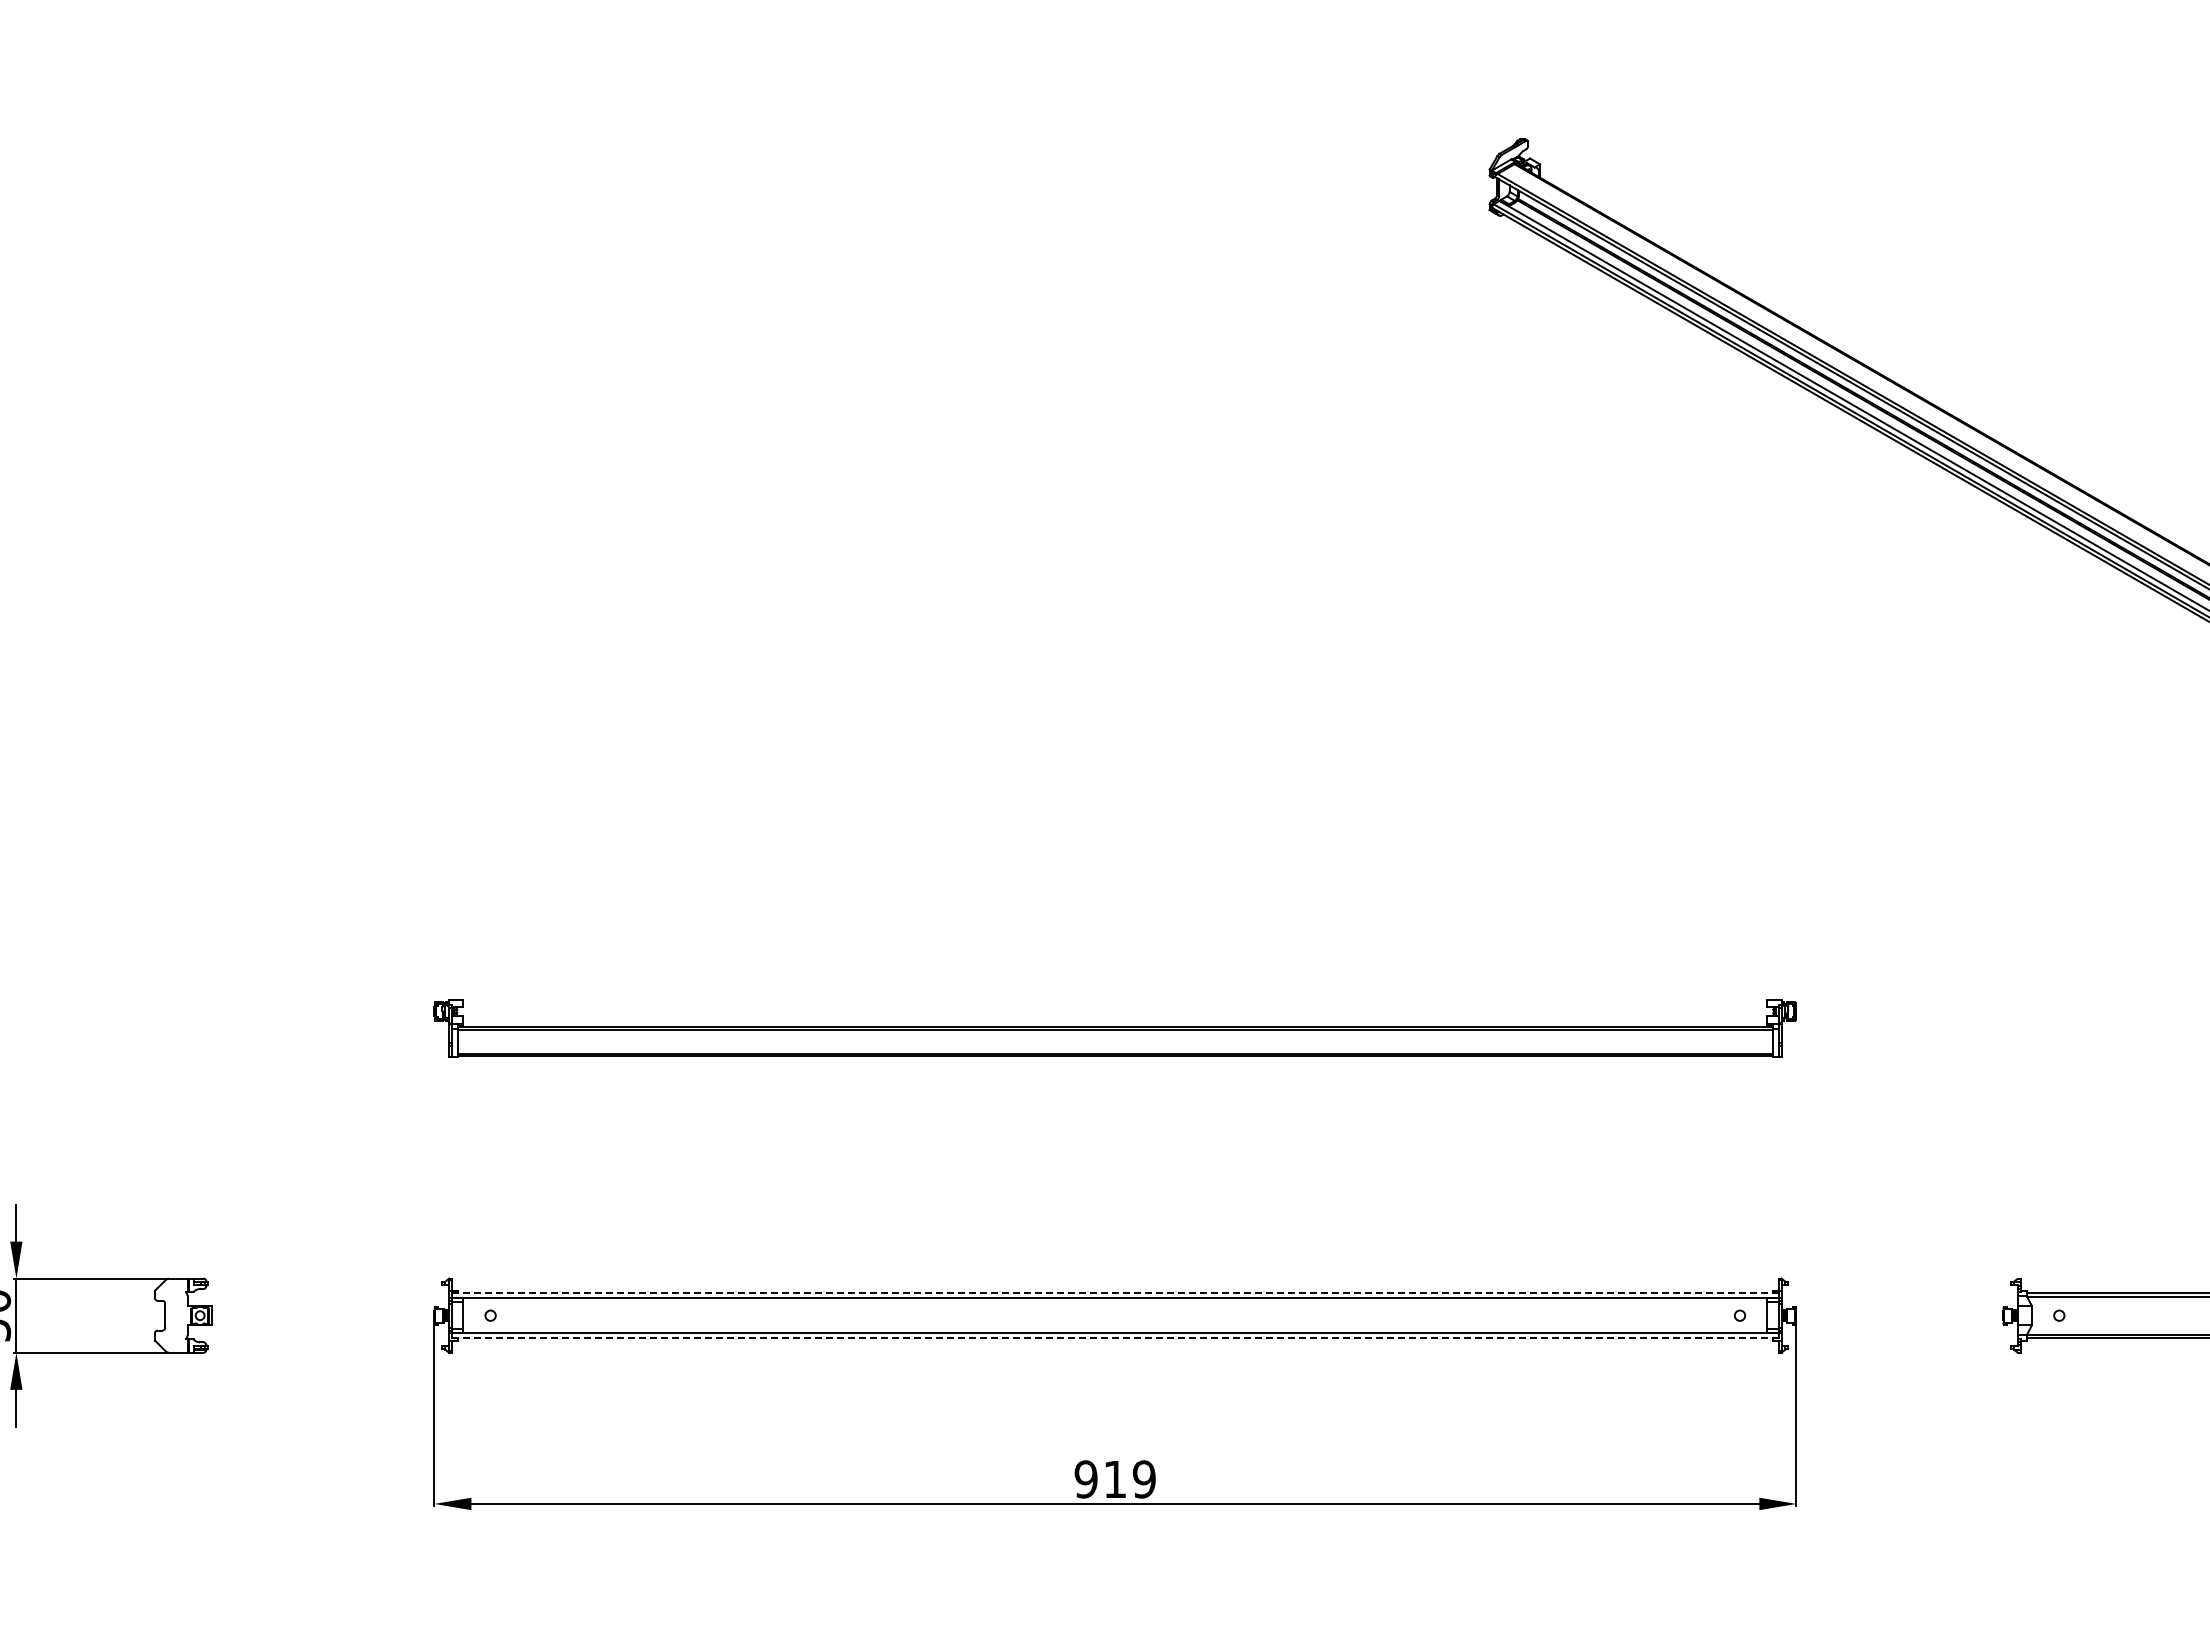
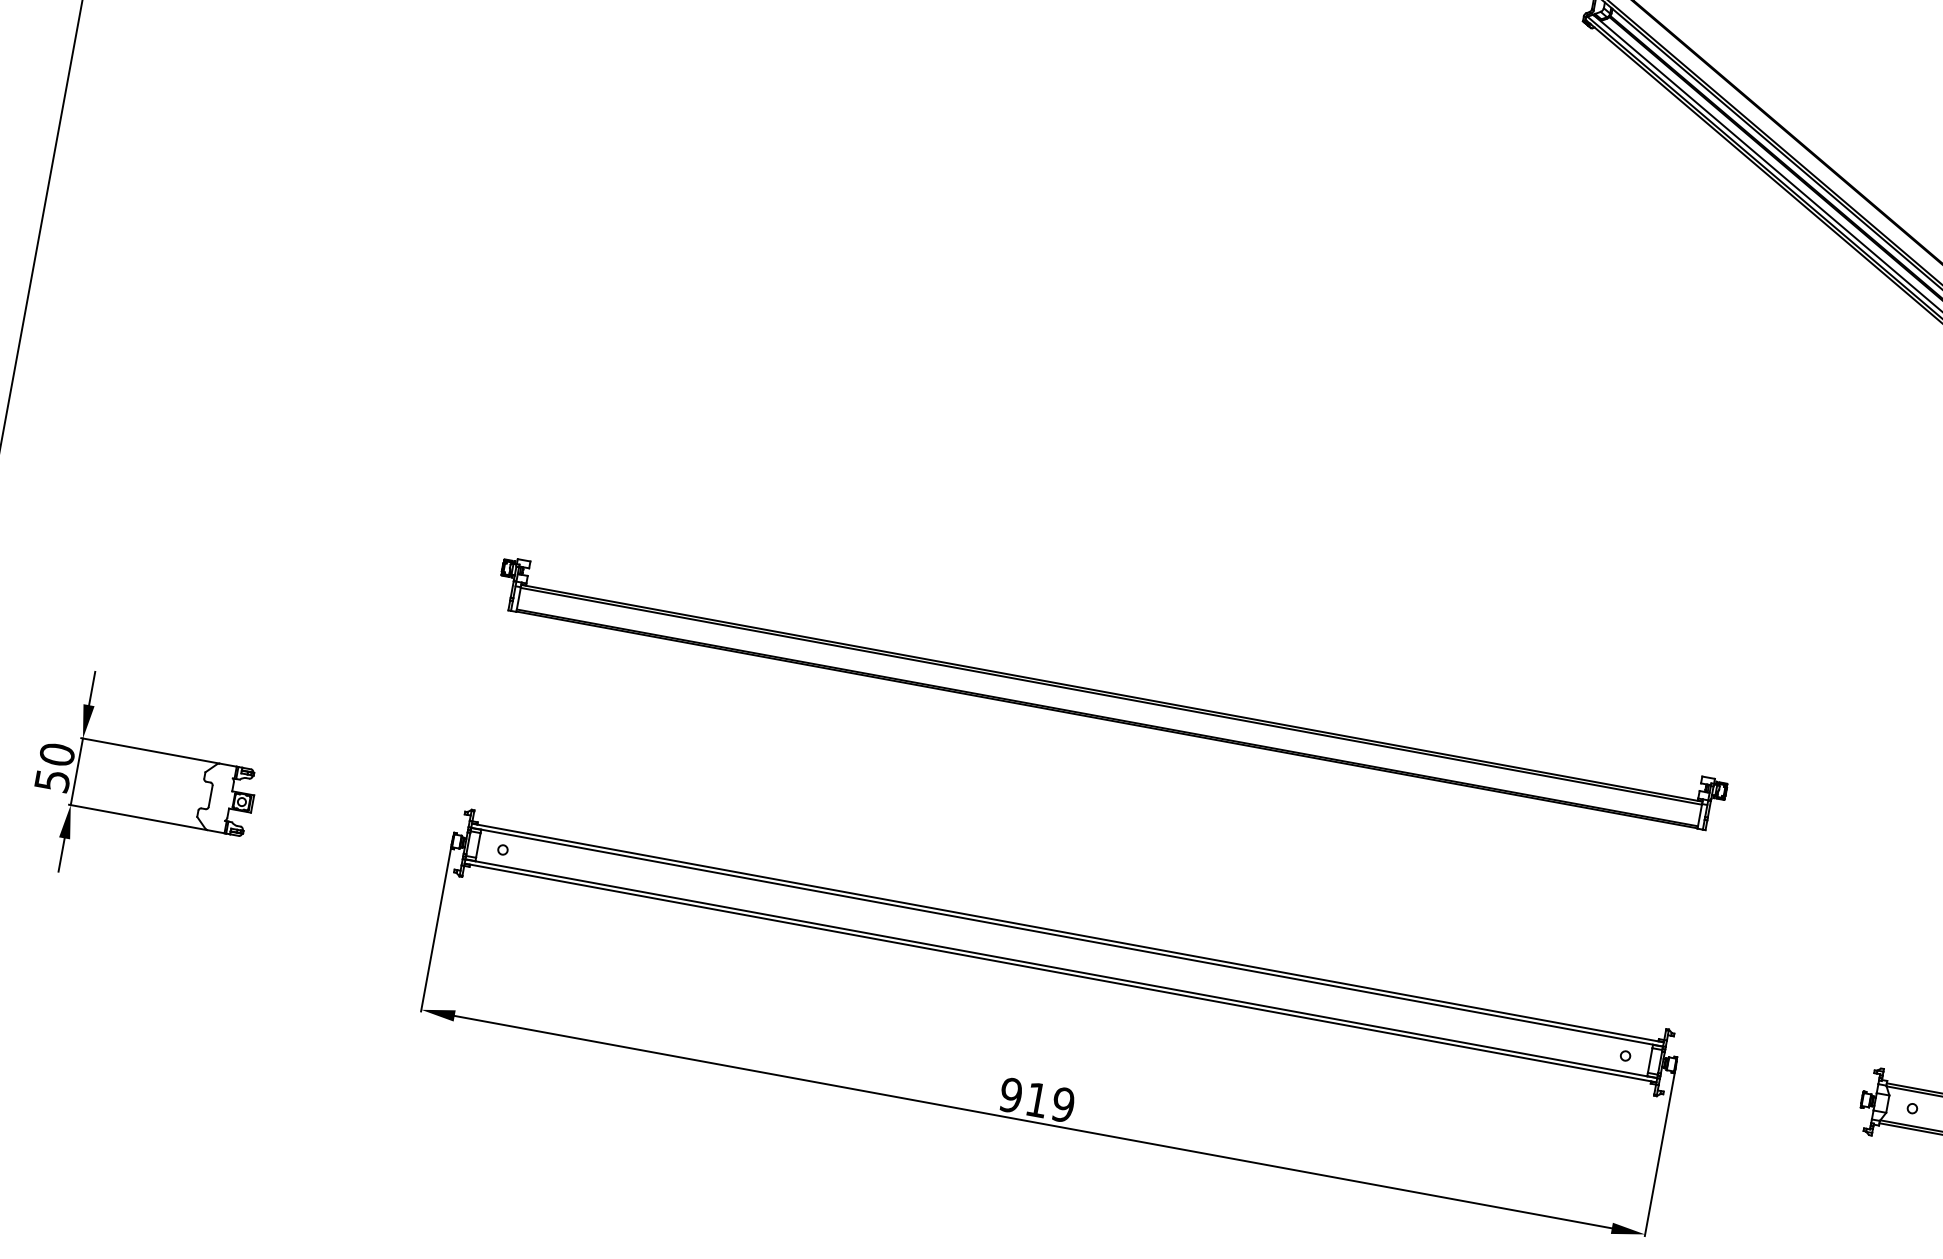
line: (1114, 1293) -> (1067, 932), dashed -> solid
line: (1114, 1337) -> (1059, 972), dashed -> solid

